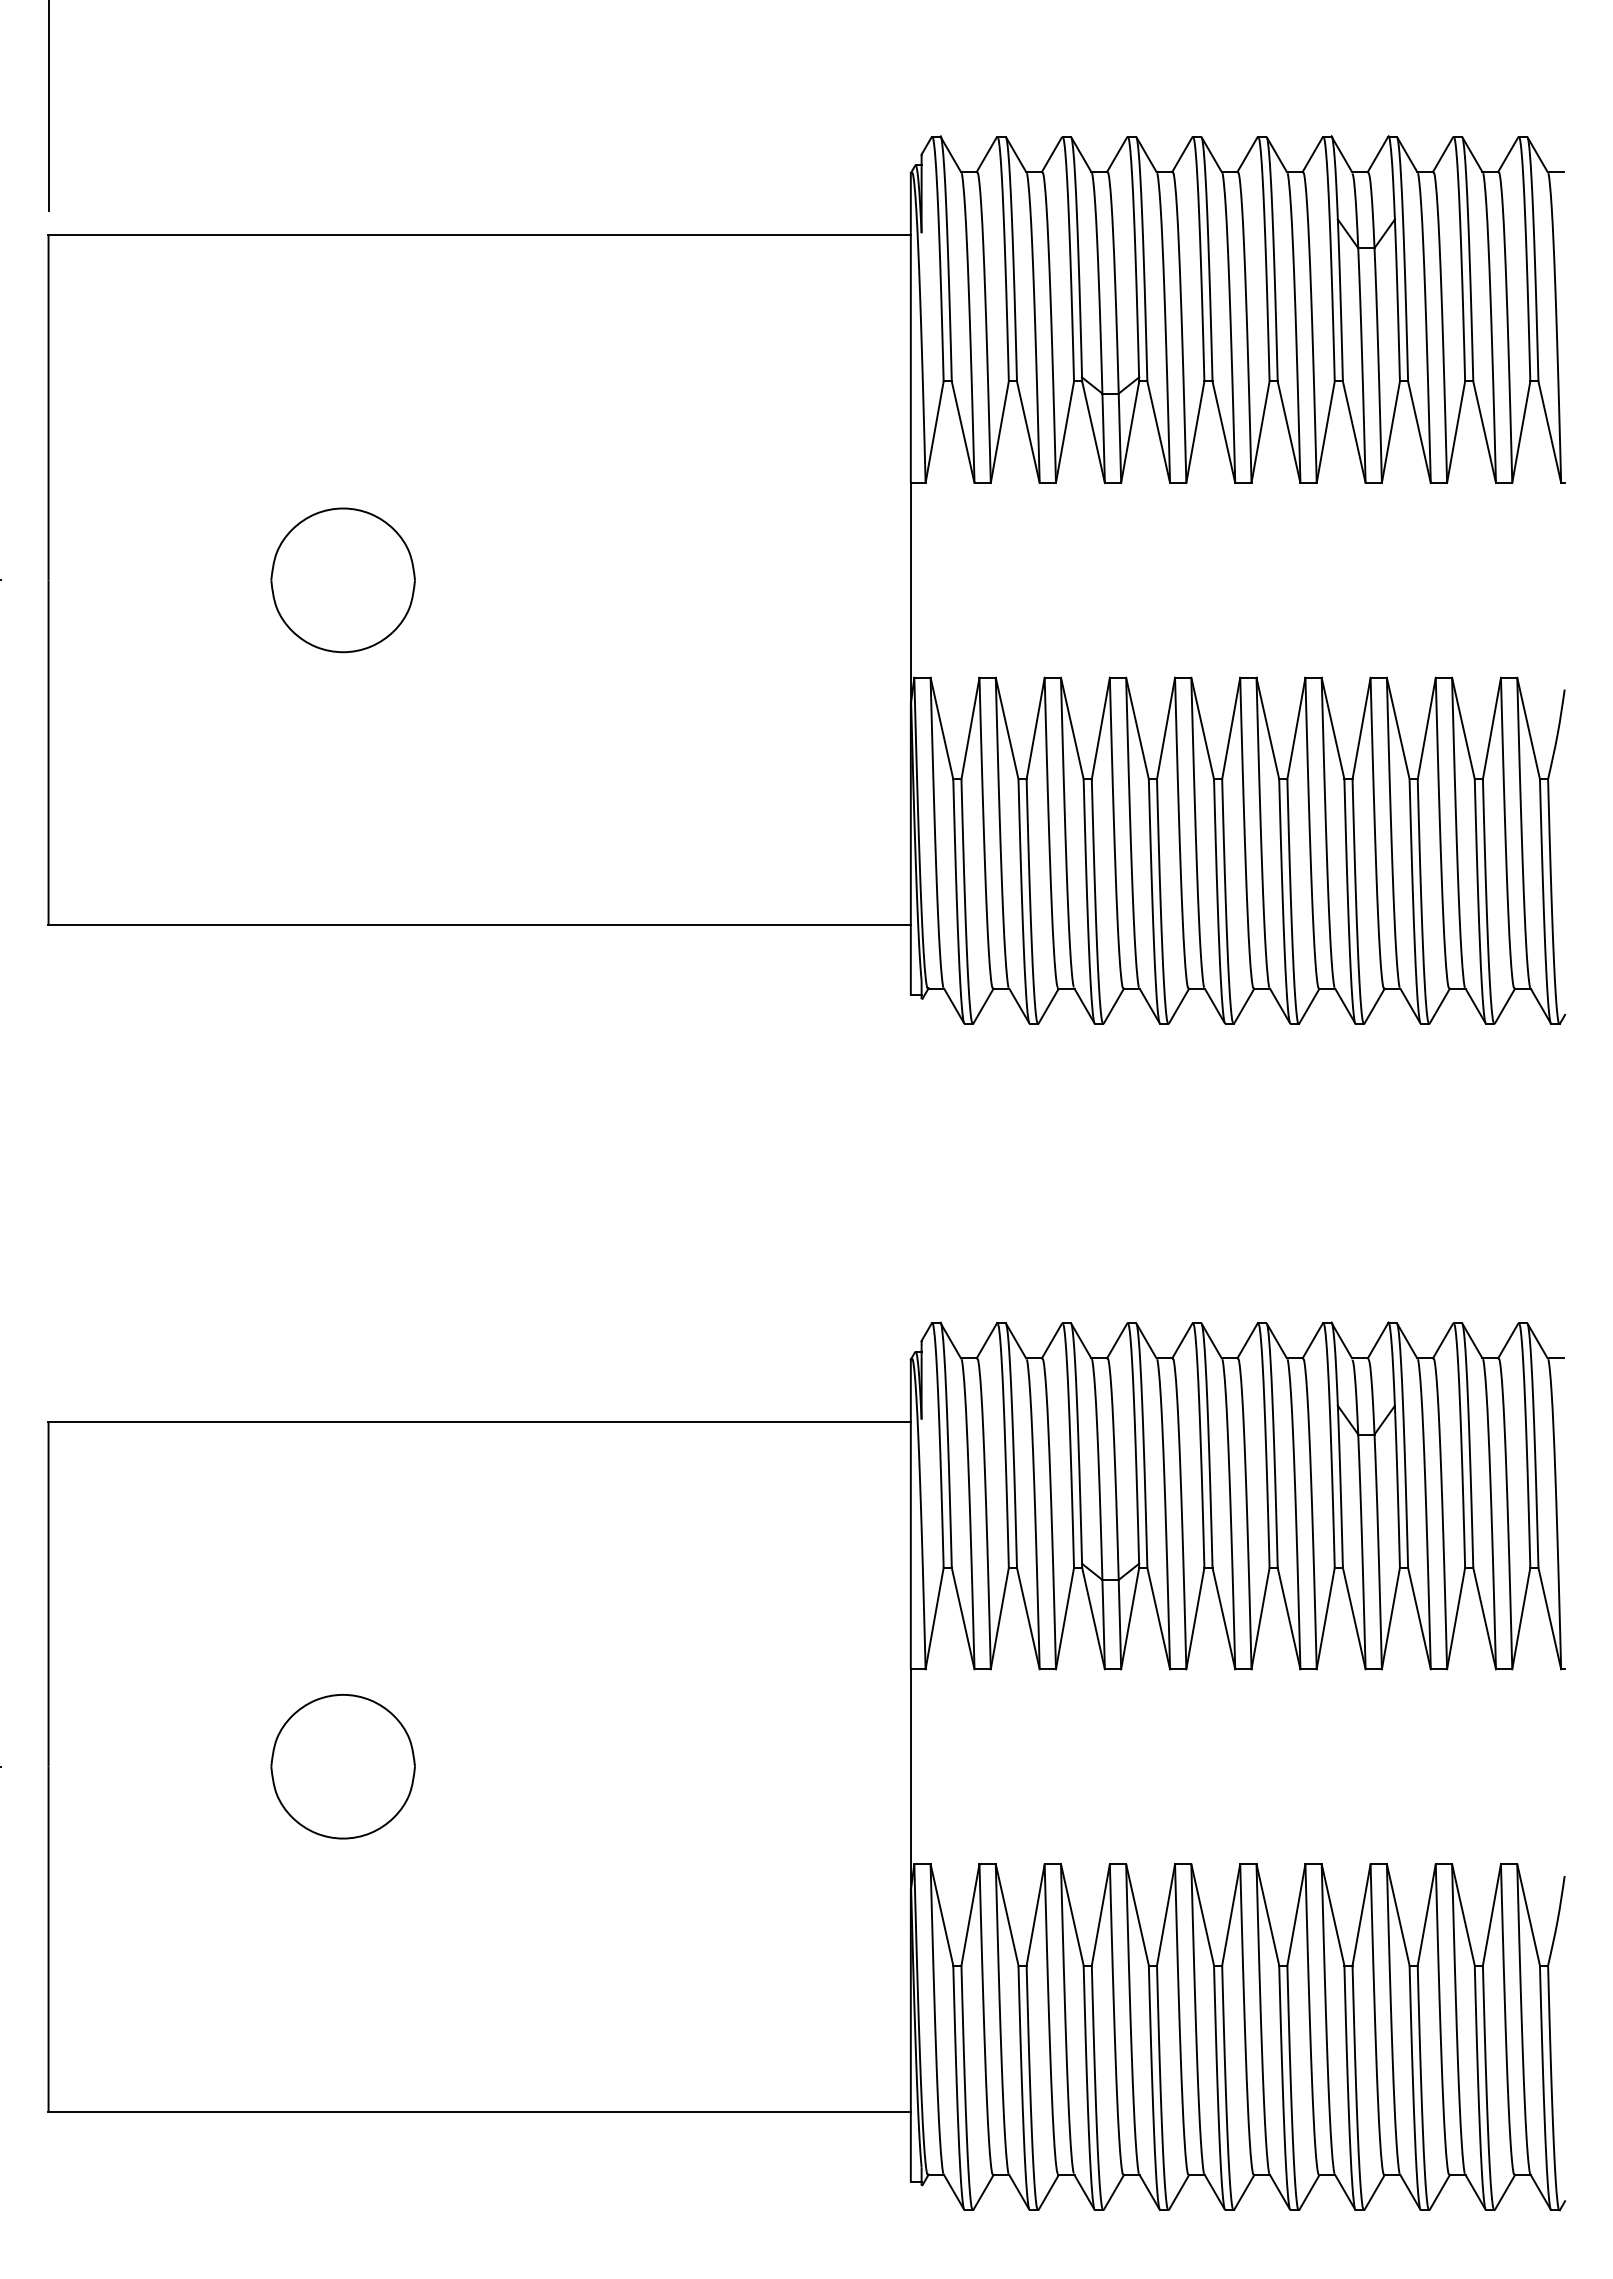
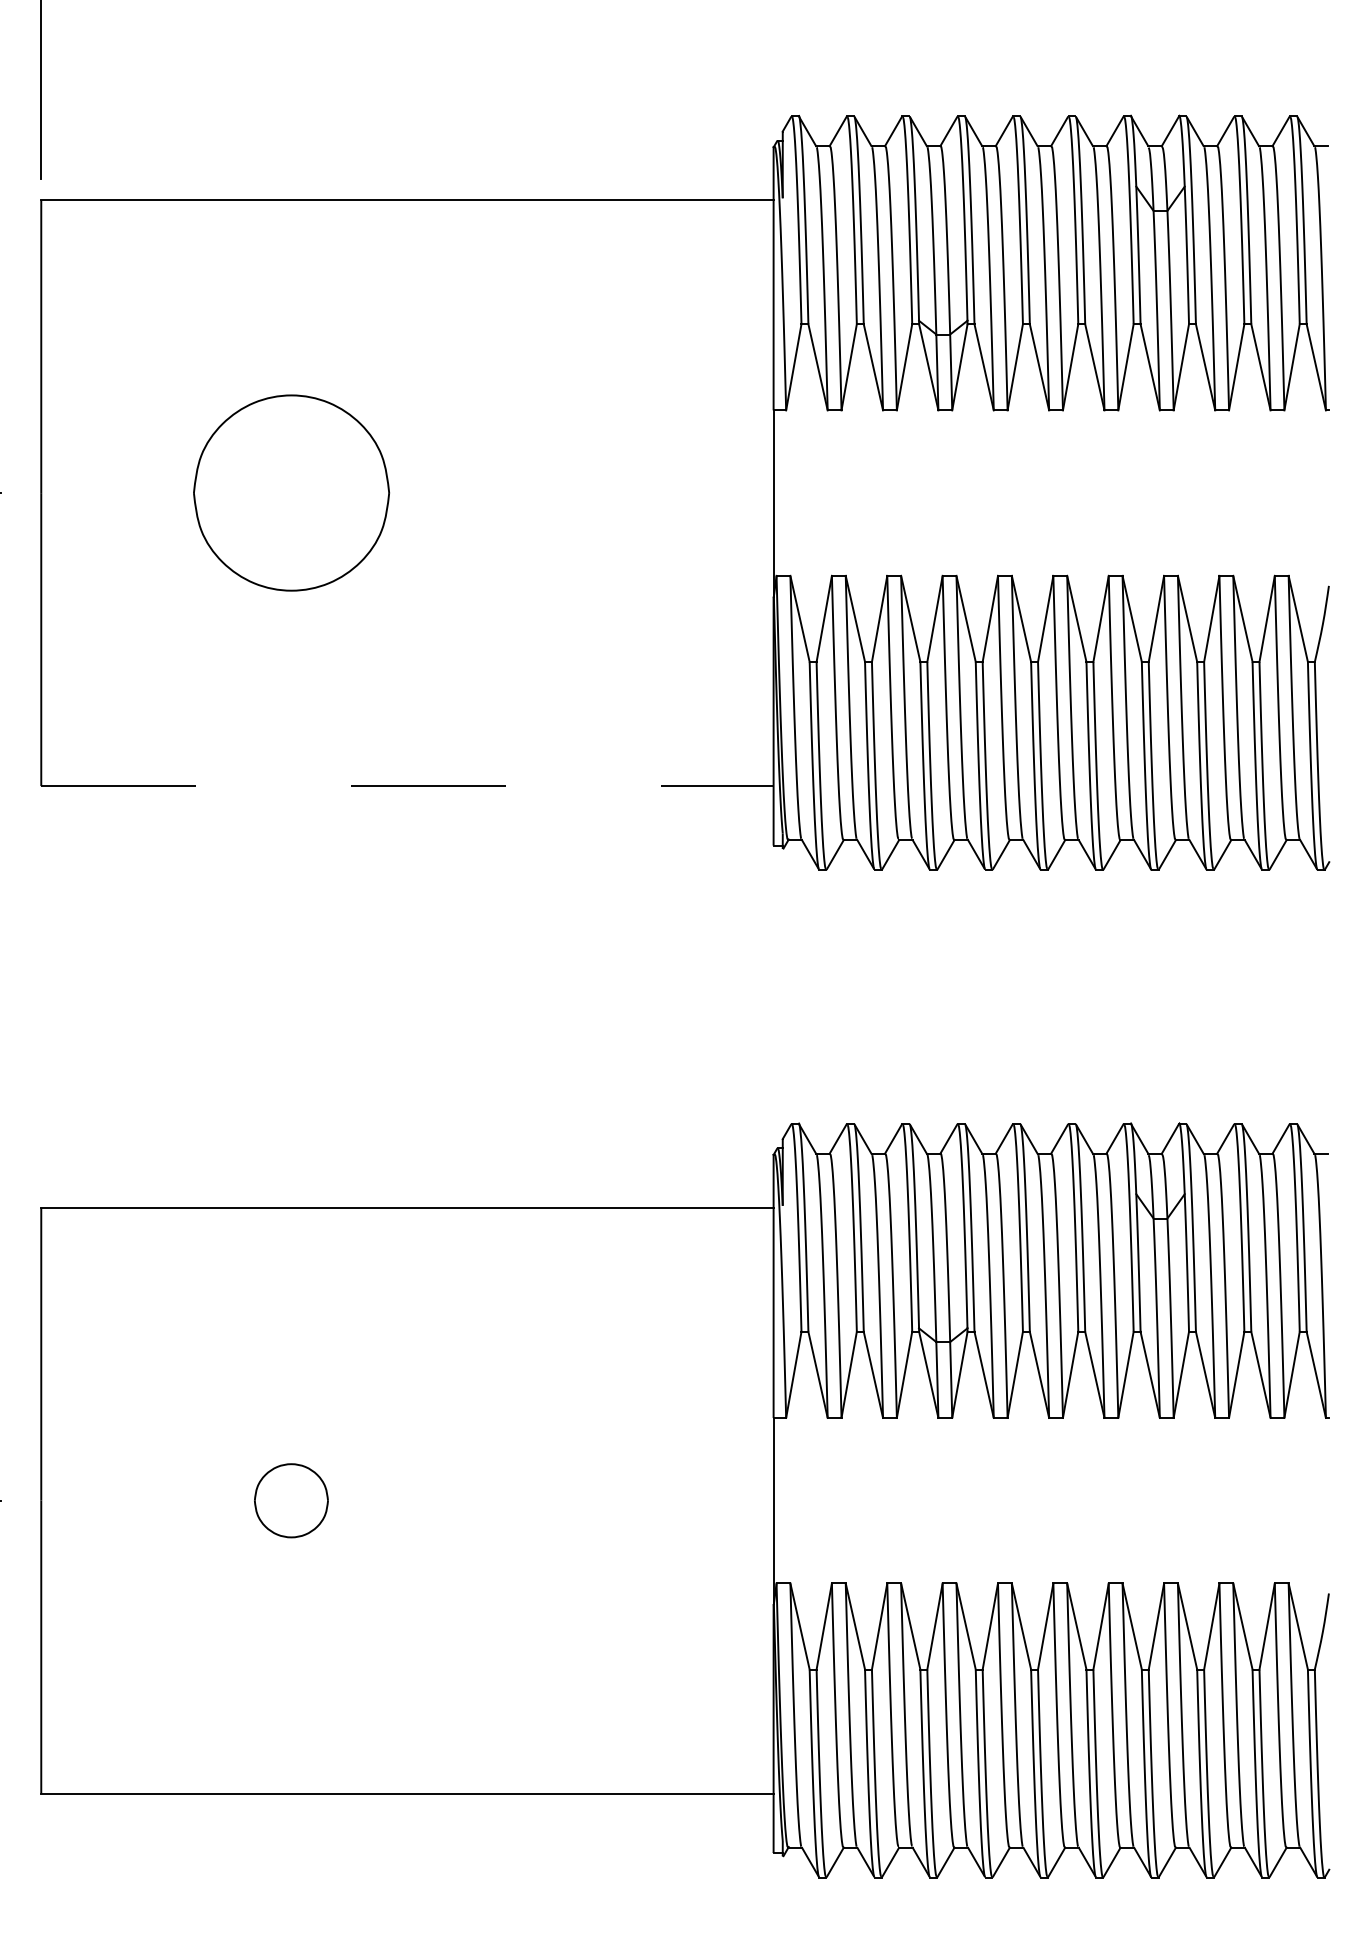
part: (342, 580) -> (290, 493), size x1.6
line: (480, 925) -> (408, 786), solid -> dashed
part: (342, 1766) -> (290, 1500), size x0.6

